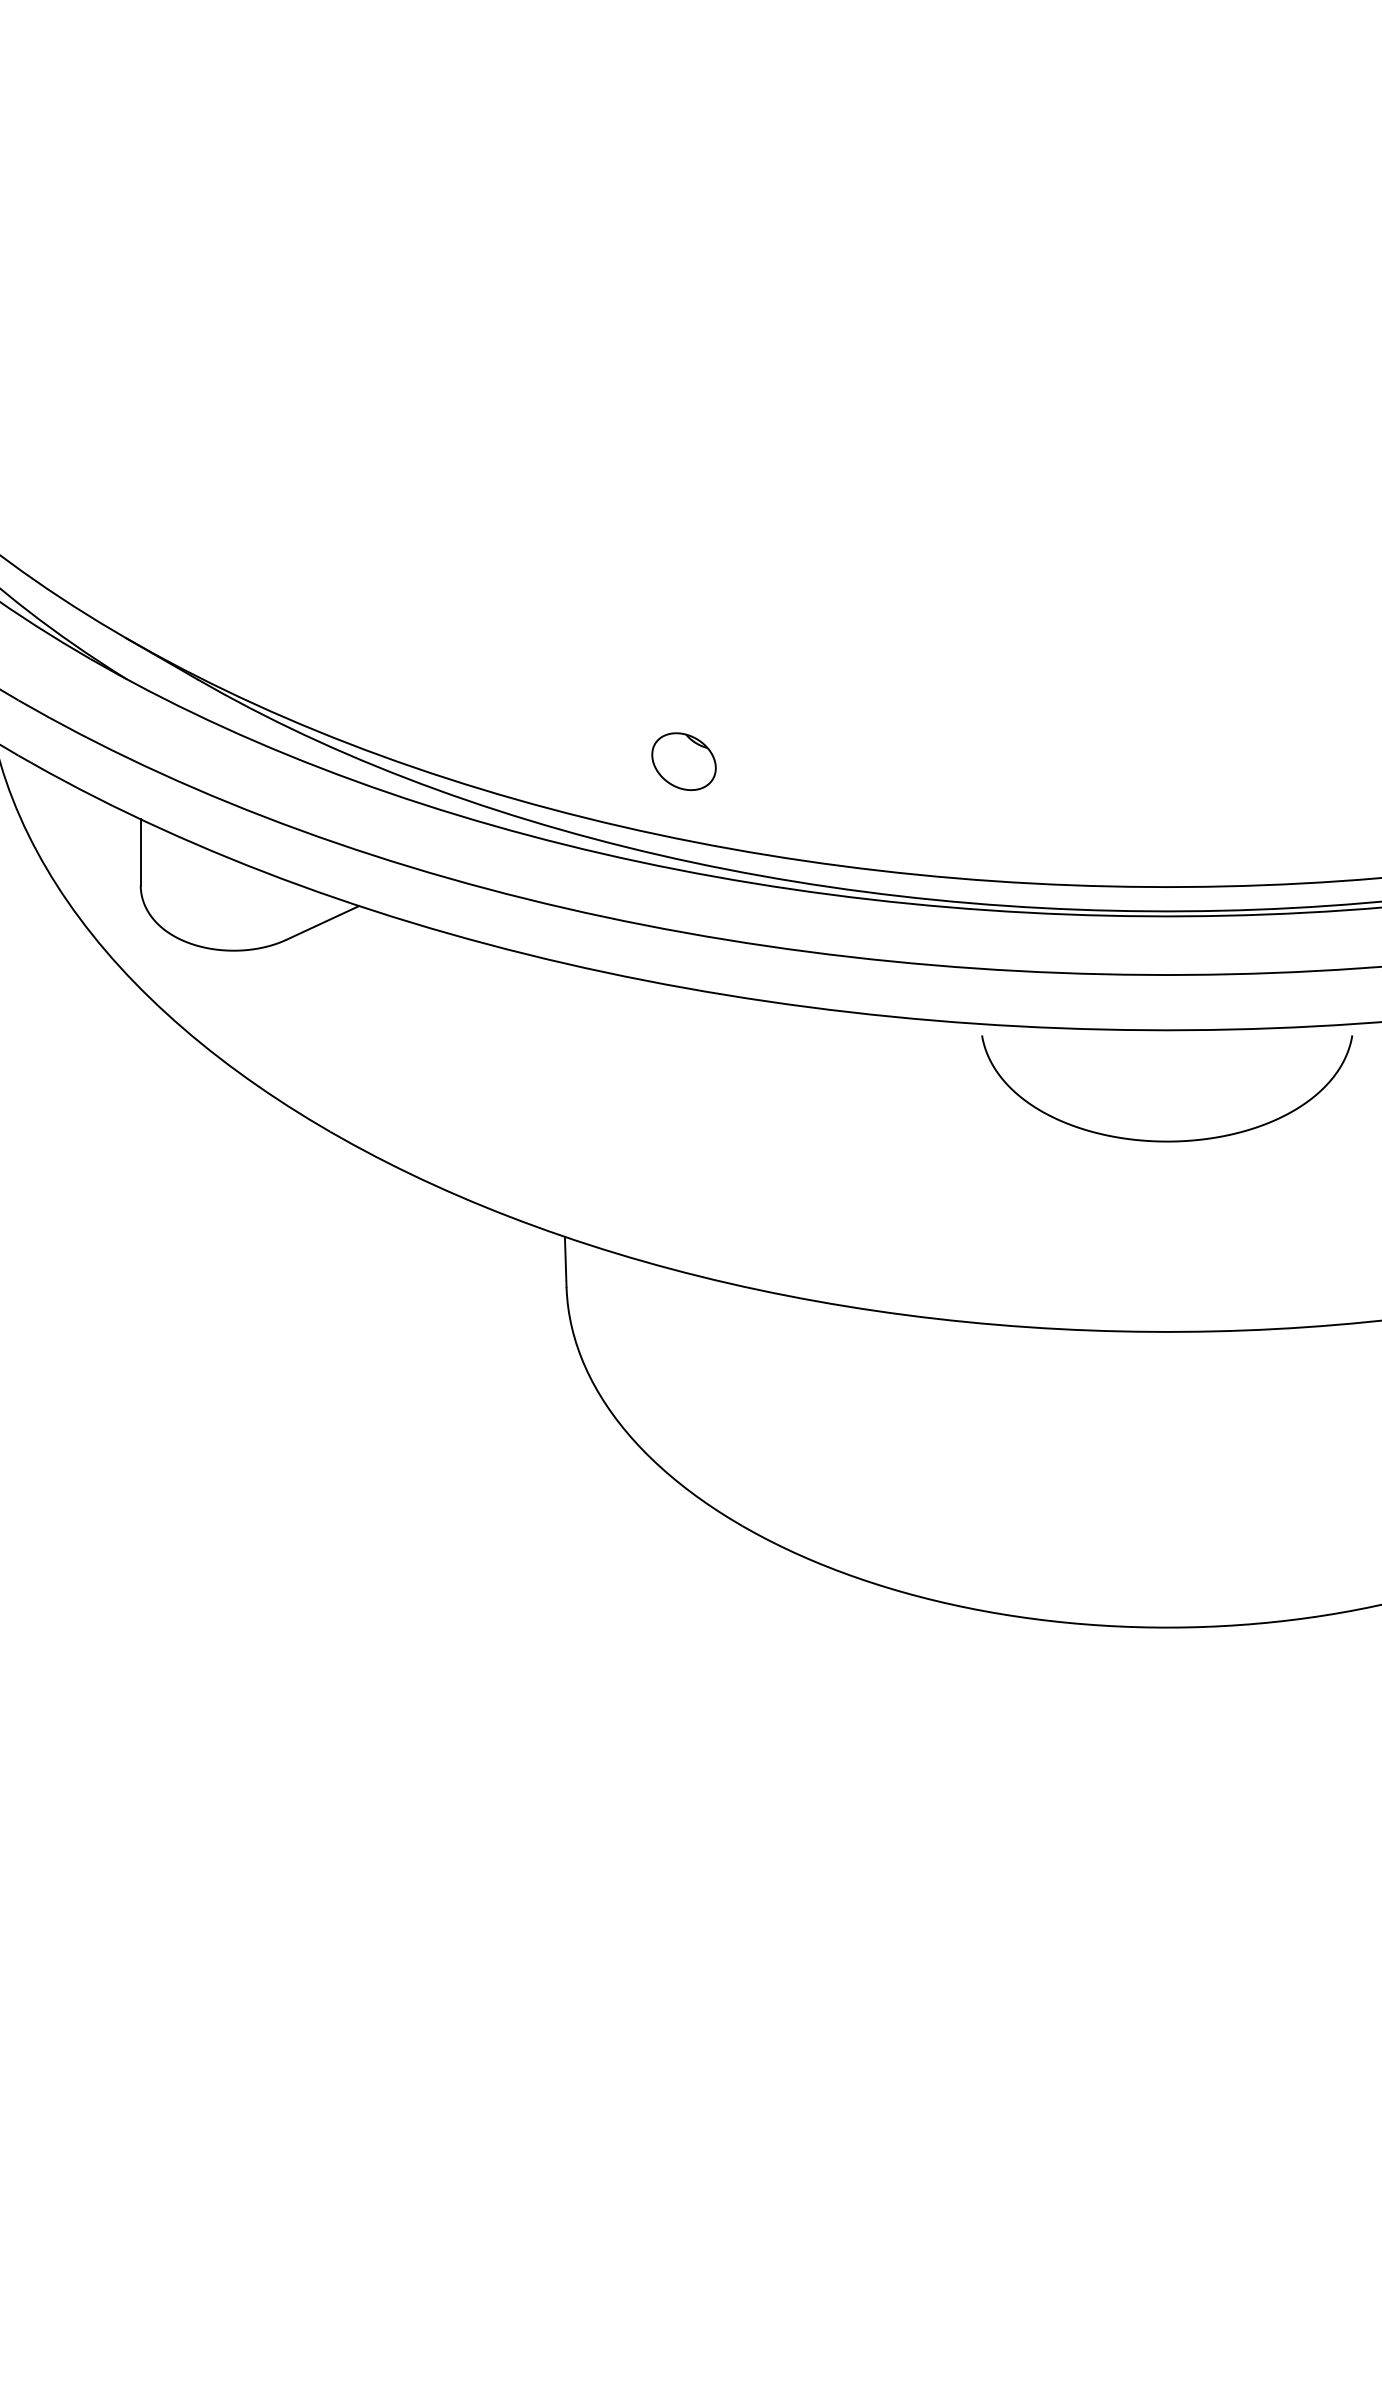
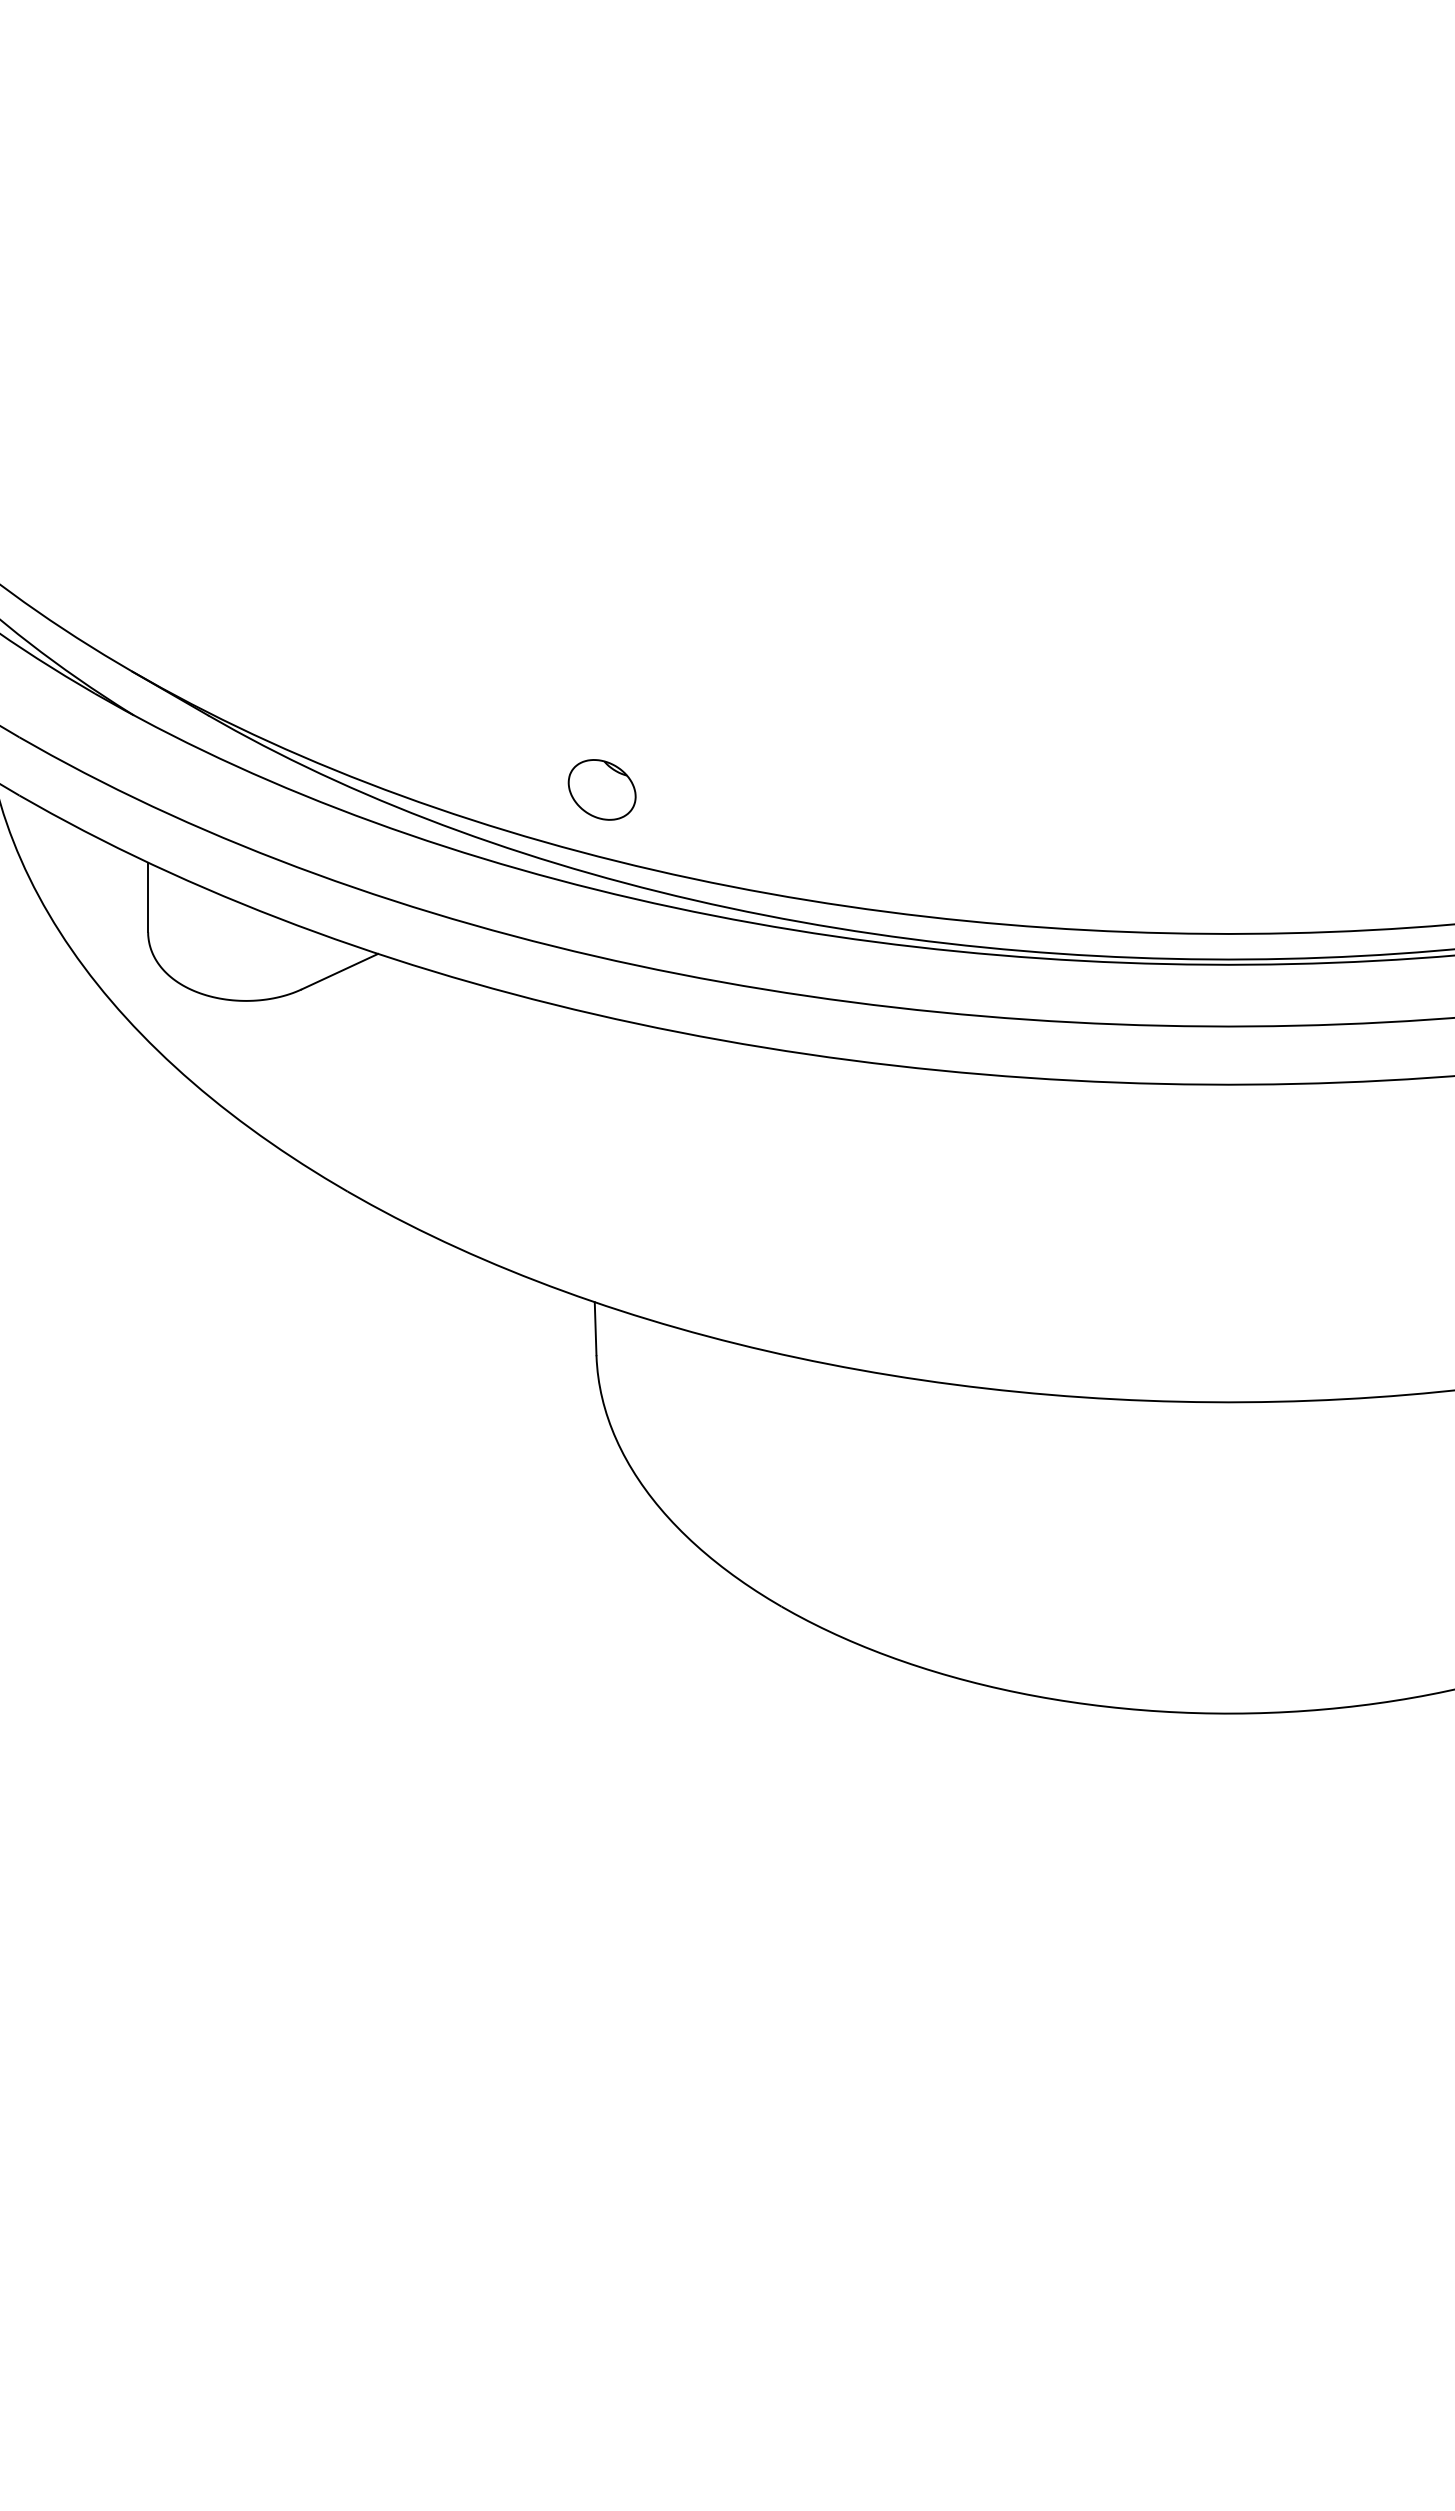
part: (683, 761) -> (601, 789), moved
curve: (1161, 1140) -> (1222, 1200), removed

